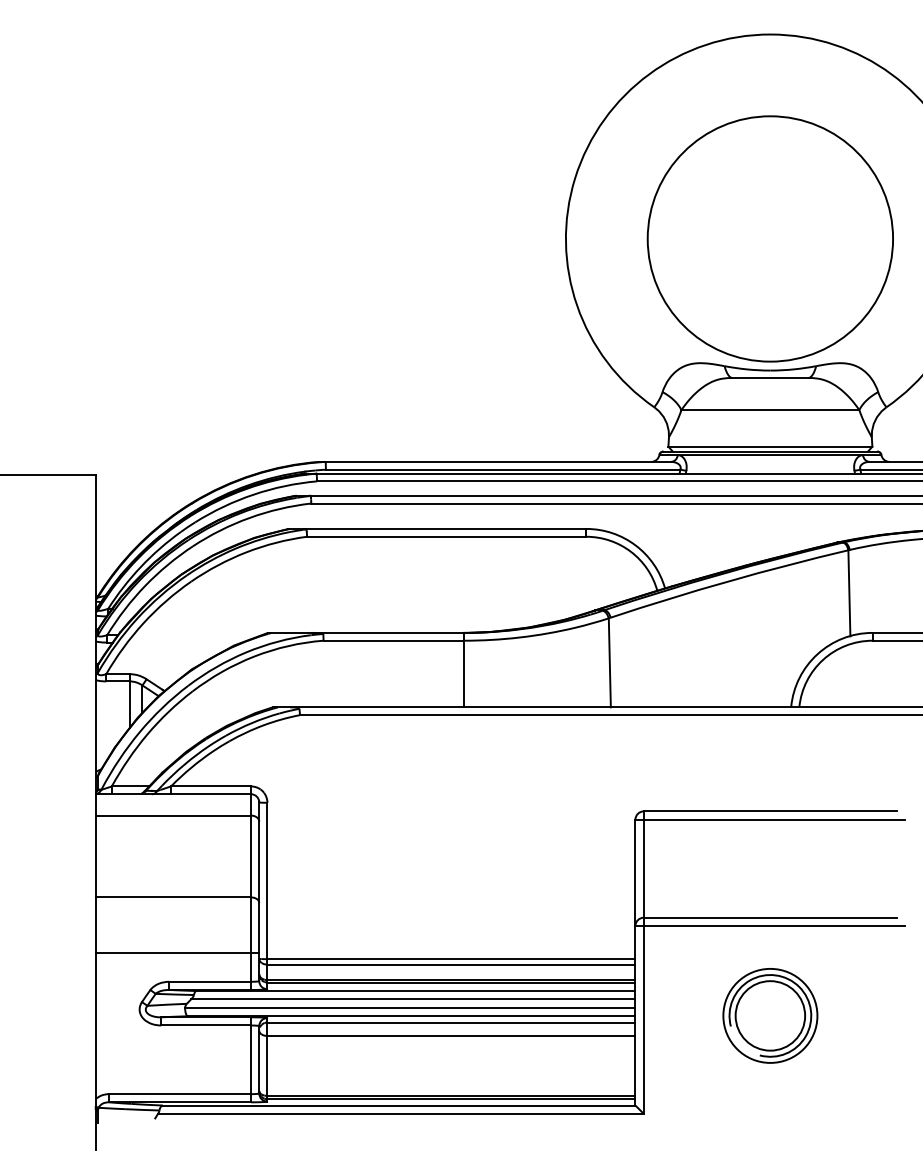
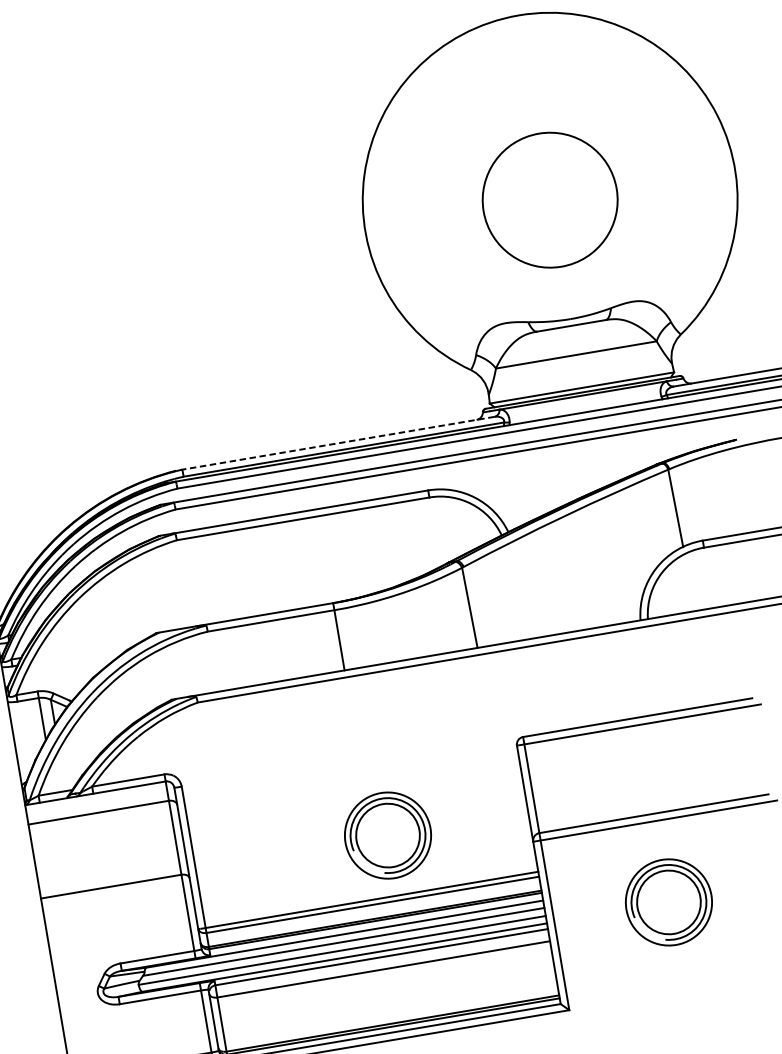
circle: (770, 238) -> (550, 199), size x0.6
line: (494, 461) -> (334, 443), solid -> dashed
part: (480, 892) -> (388, 835), added
line: (177, 952) -> (123, 935), removed

